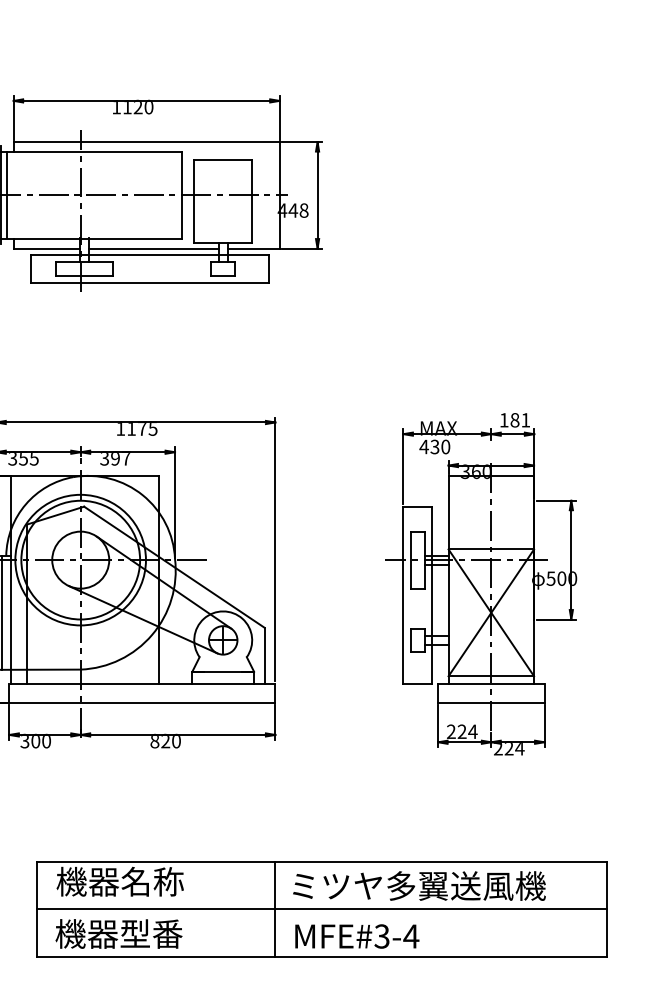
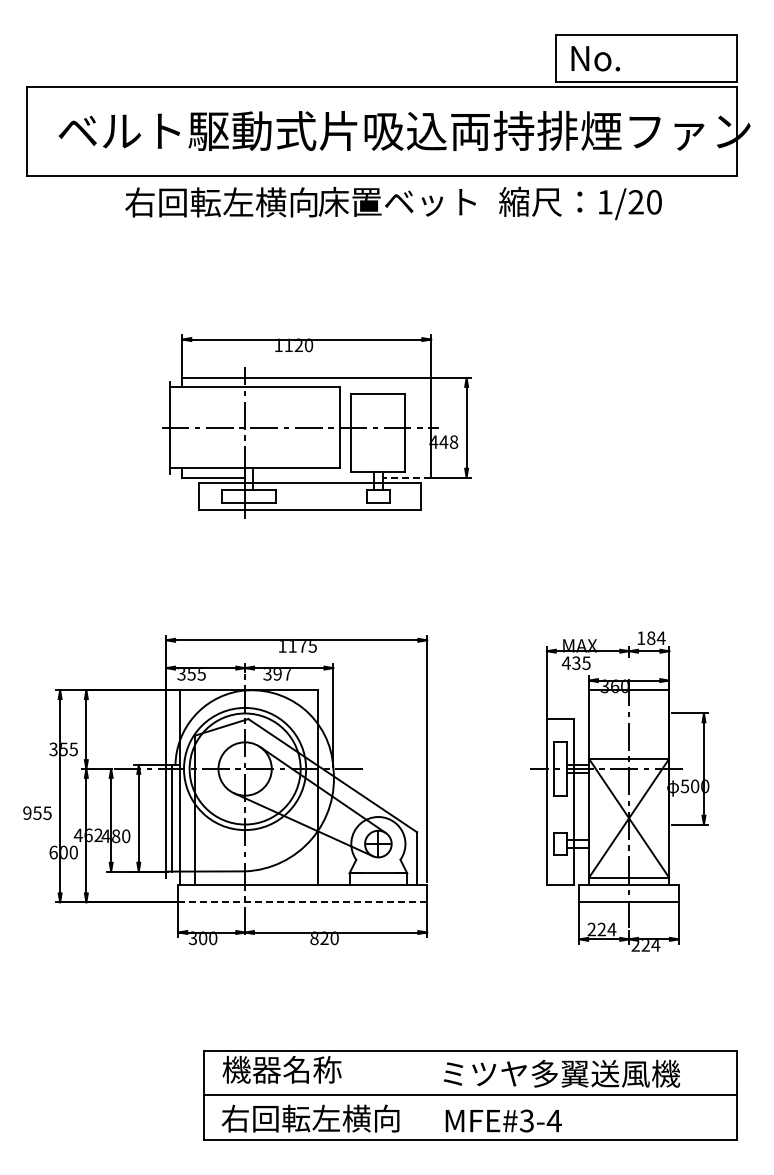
line: (6, 194) -> (175, 427), removed
line: (153, 248) -> (313, 477), removed
line: (253, 248) -> (406, 477), solid -> dashed
text: (524, 419) -> (660, 637), 181 -> 184
text: (445, 446) -> (586, 662), 430 -> 435
line: (142, 702) -> (302, 902), solid -> dashed
line: (274, 908) -> (426, 1094), removed
text: (150, 933) -> (310, 1118), 機器型番 -> 右回転左横向

